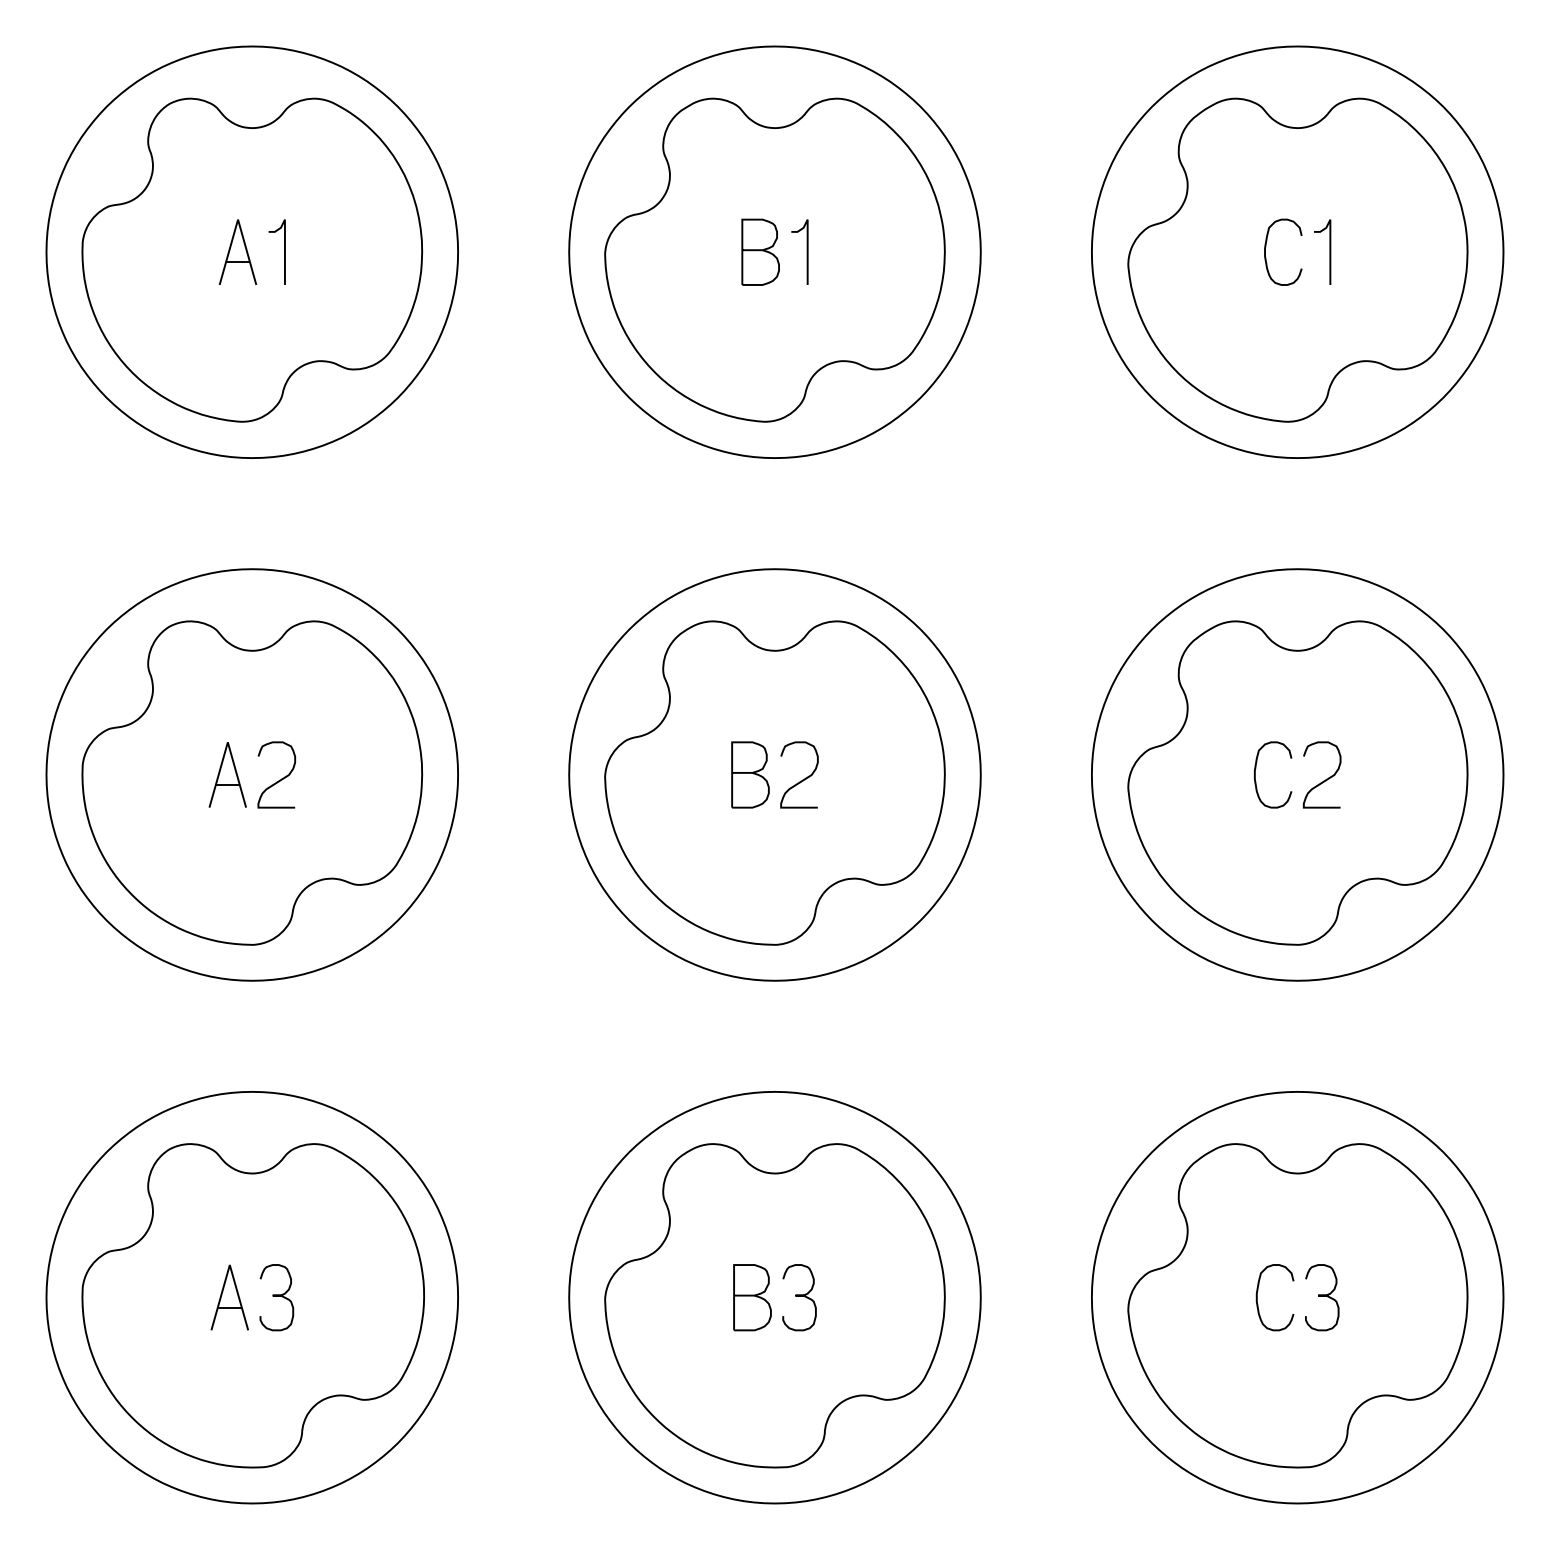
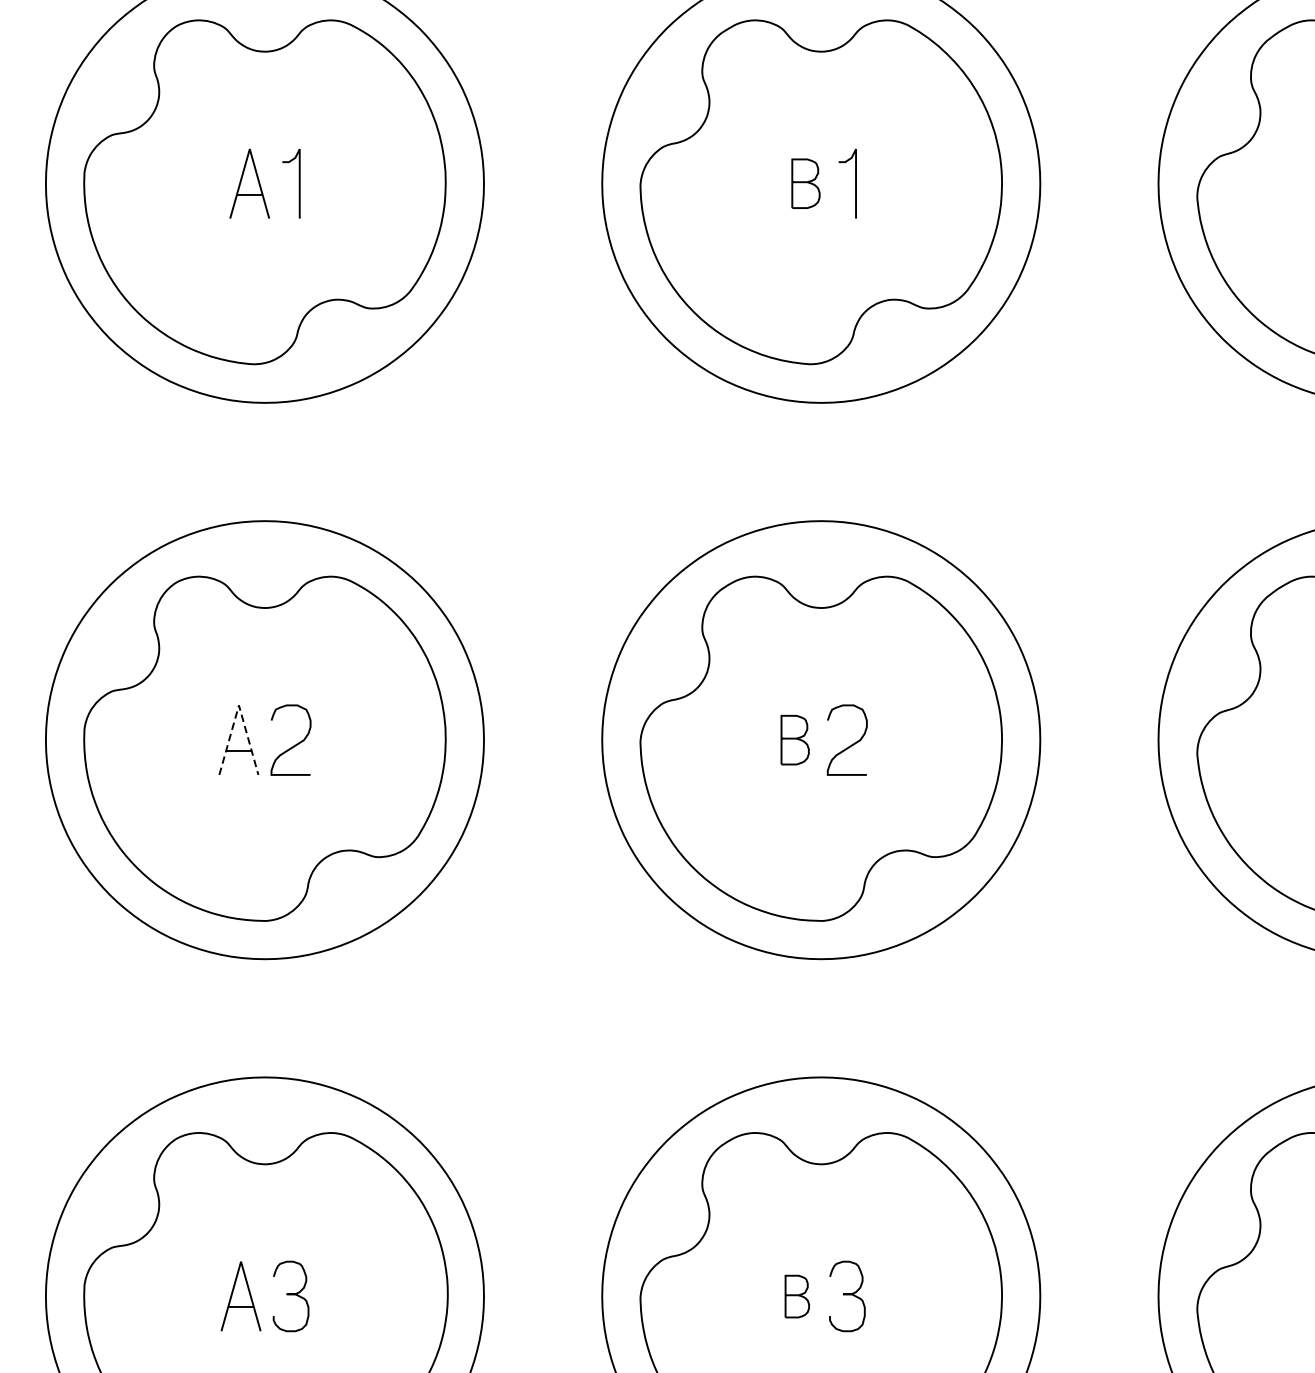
part: (760, 251) -> (805, 183), size x0.7
line: (227, 742) -> (238, 705), solid -> dashed
part: (750, 774) -> (795, 739), size x0.7
part: (752, 1297) -> (797, 1296), size x0.6

